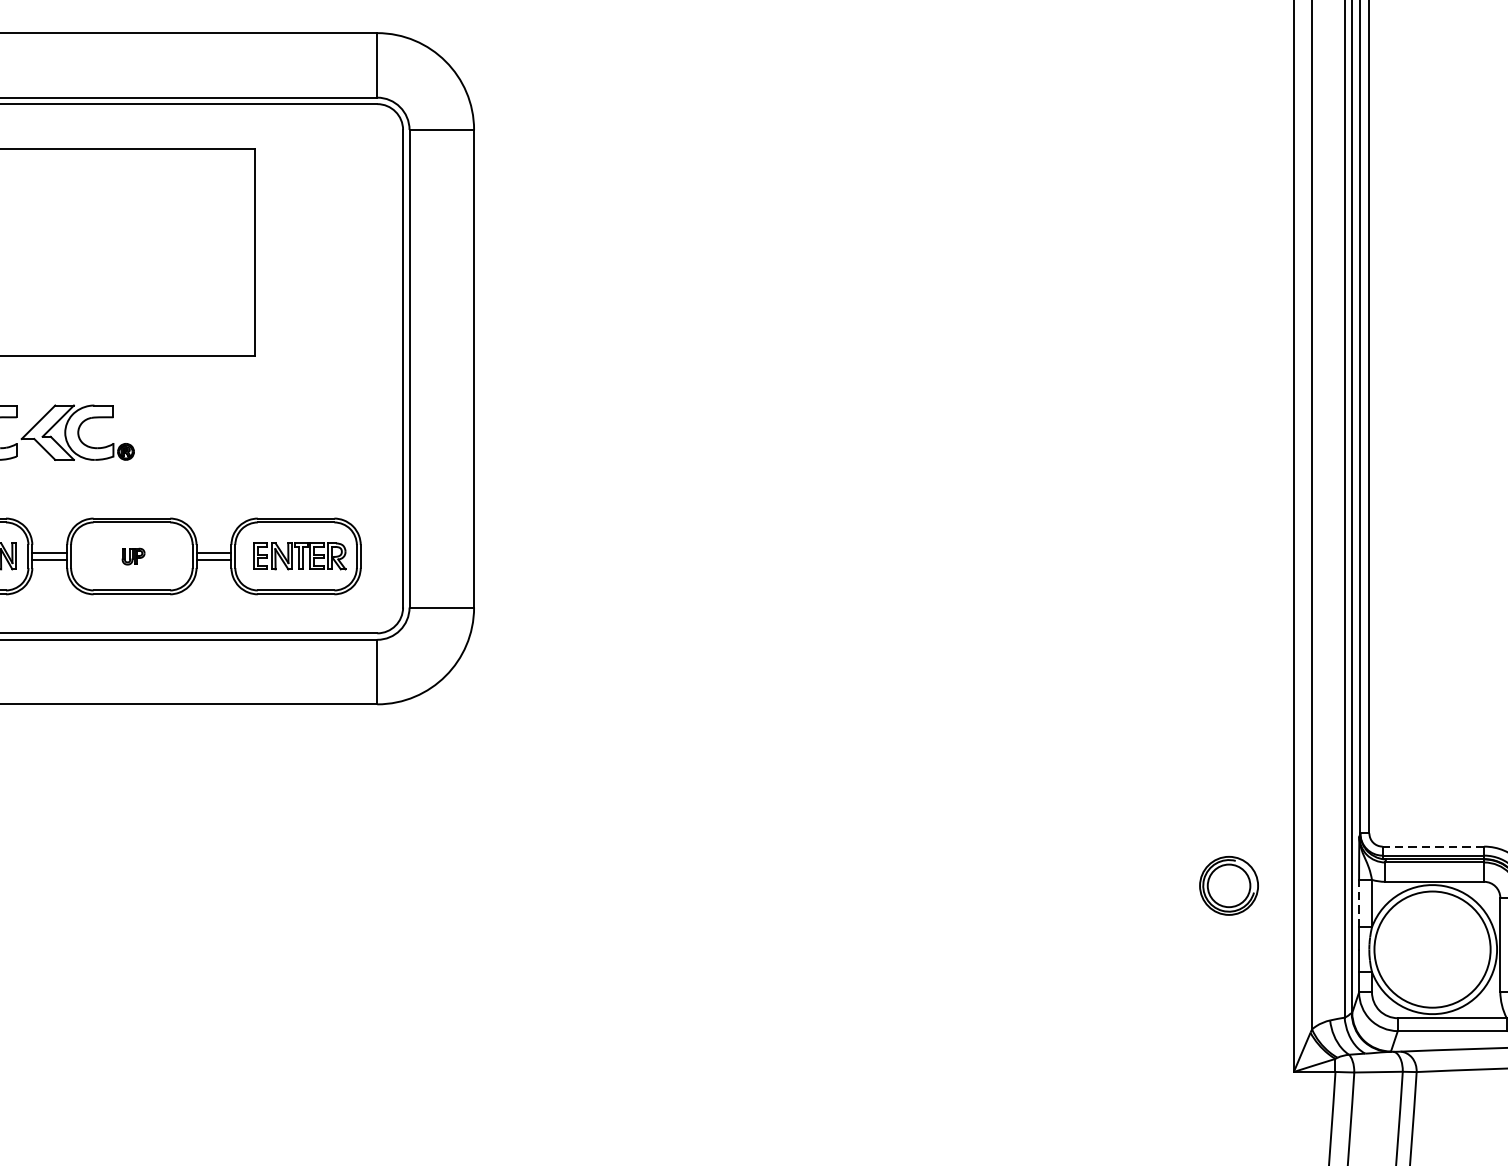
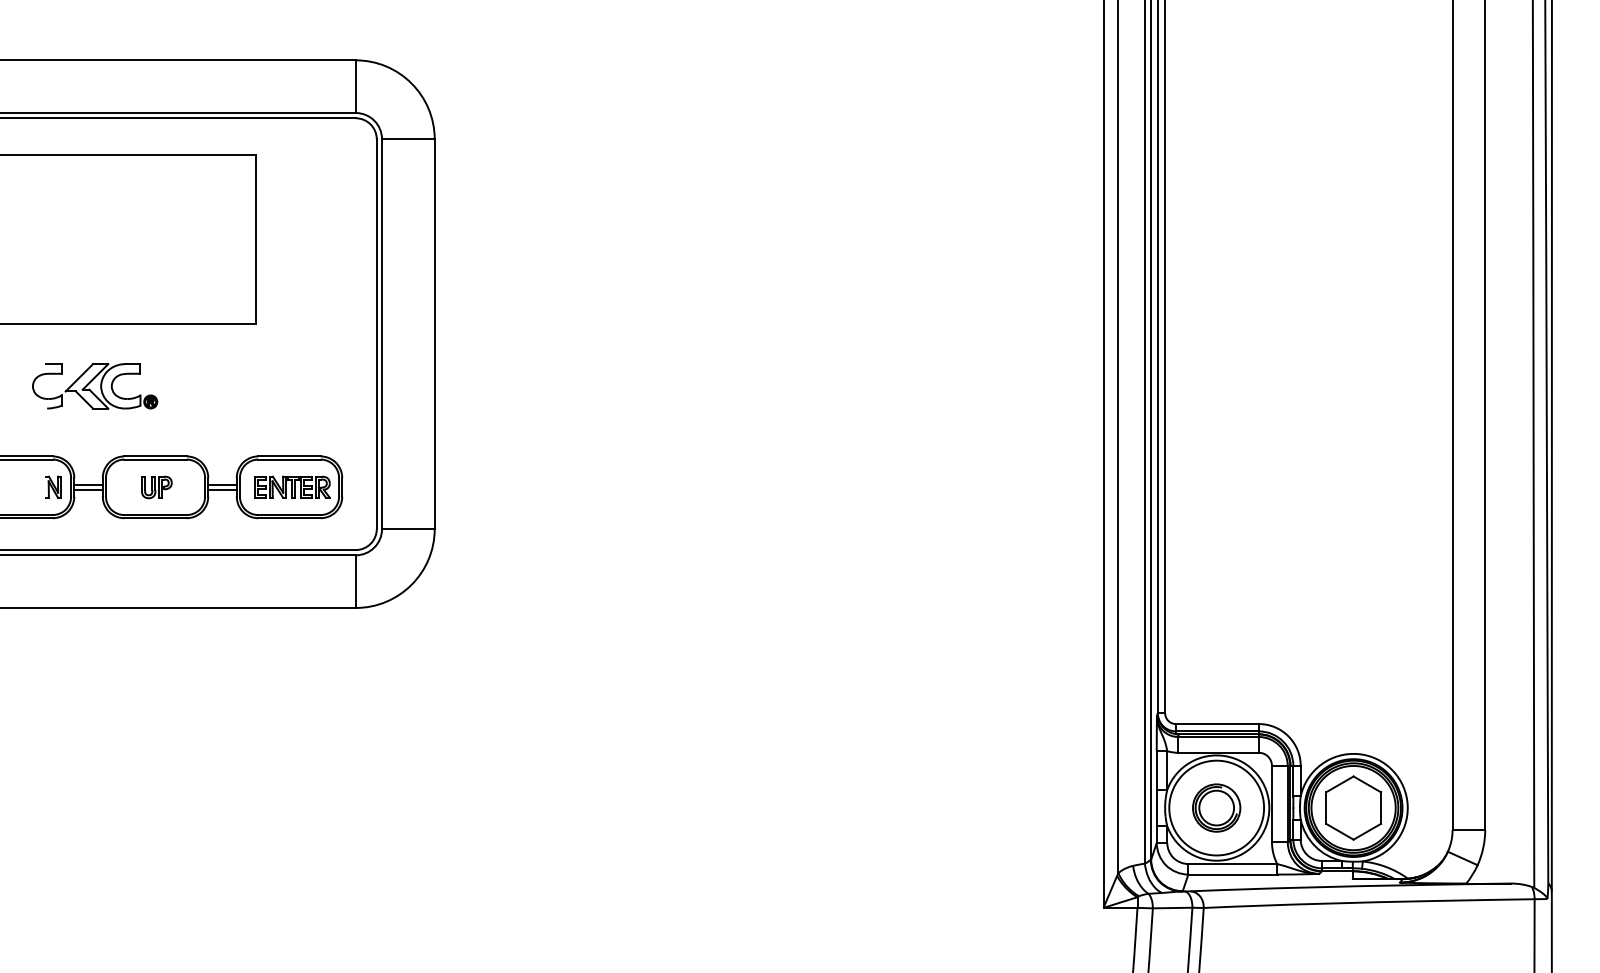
part: (133, 556) -> (156, 487), size x1.67
line: (1432, 847) -> (1216, 724), dashed -> solid
part: (1228, 885) -> (1216, 807), moved
line: (1358, 903) -> (1156, 770), dashed -> solid

